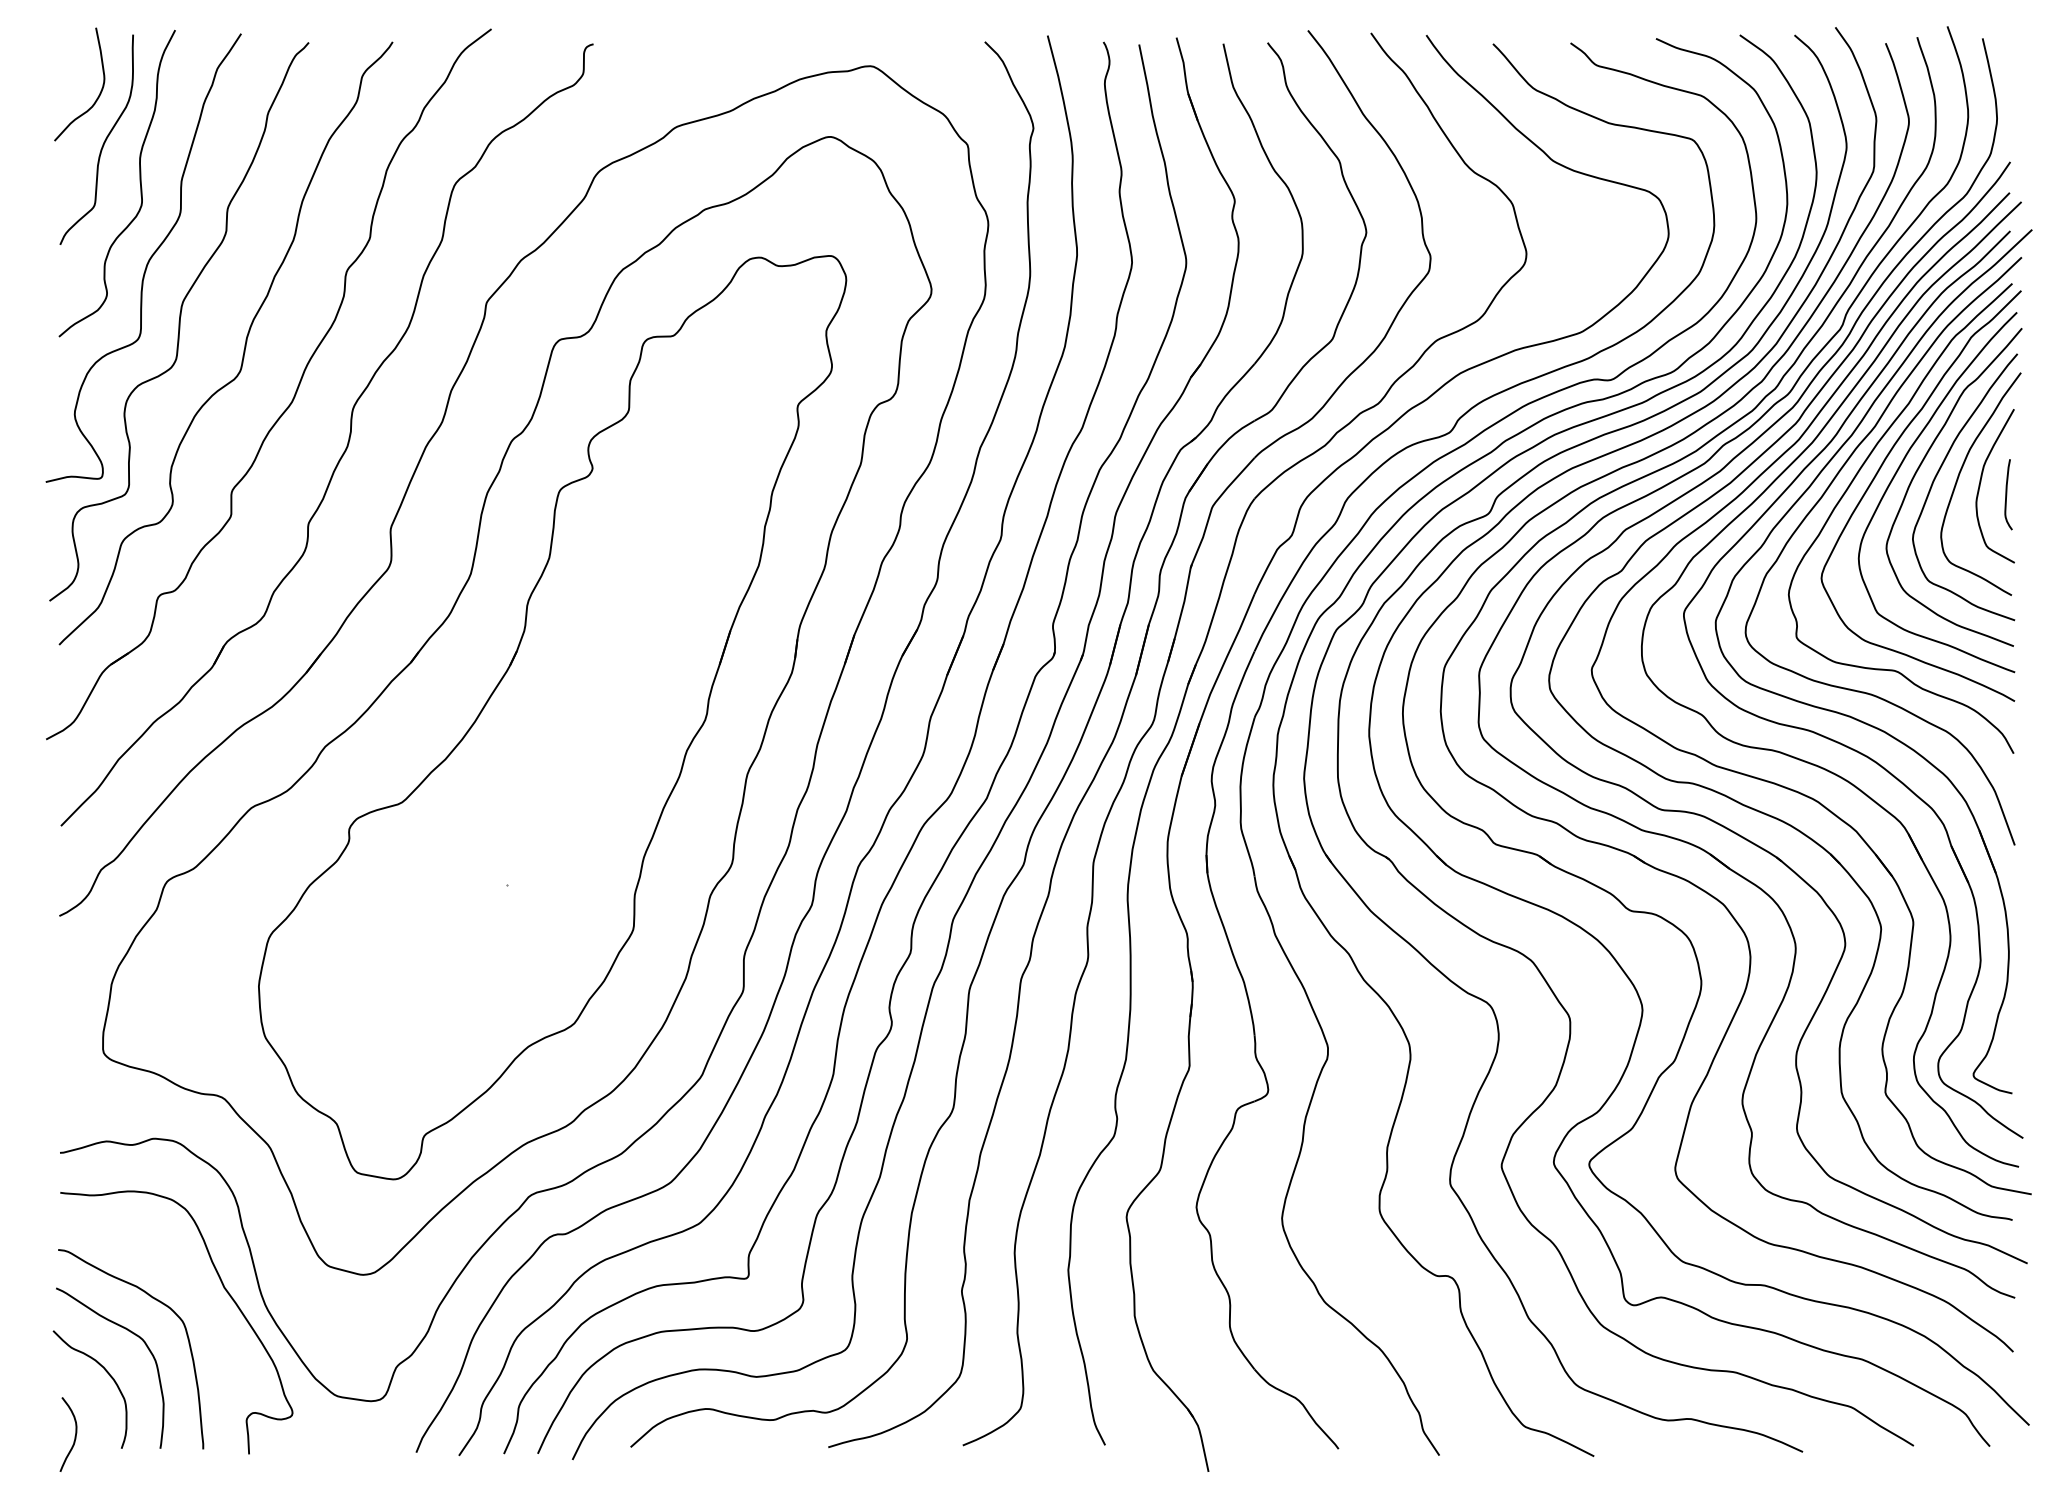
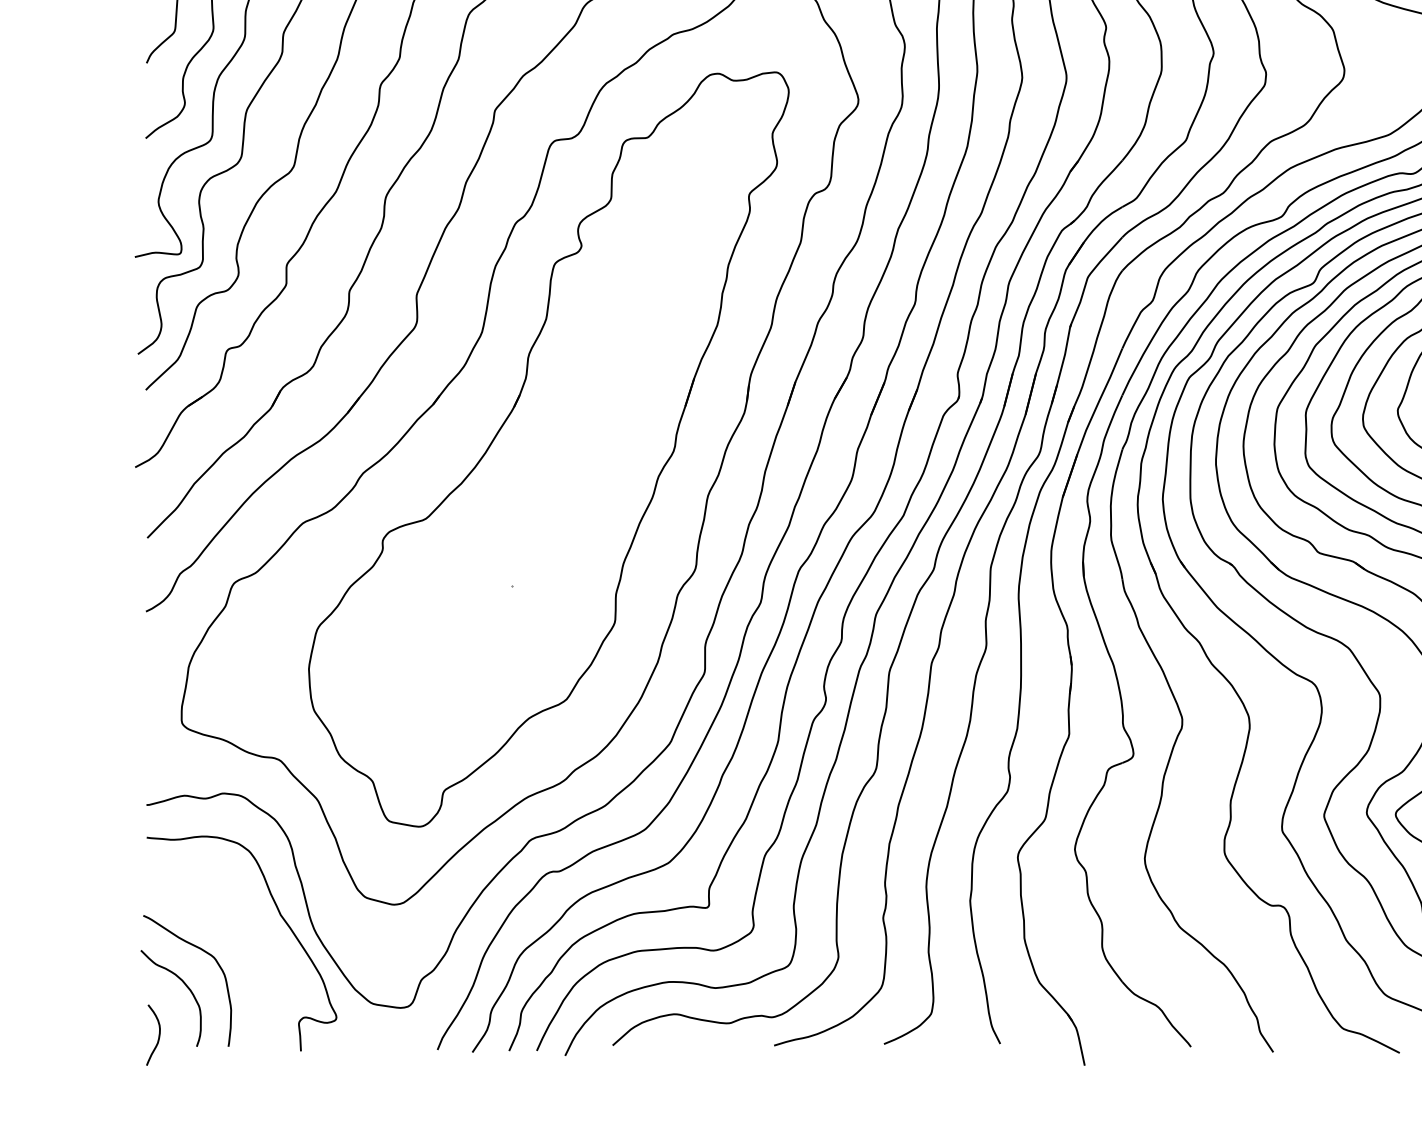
curve: (155, 1300) -> (224, 925), removed

